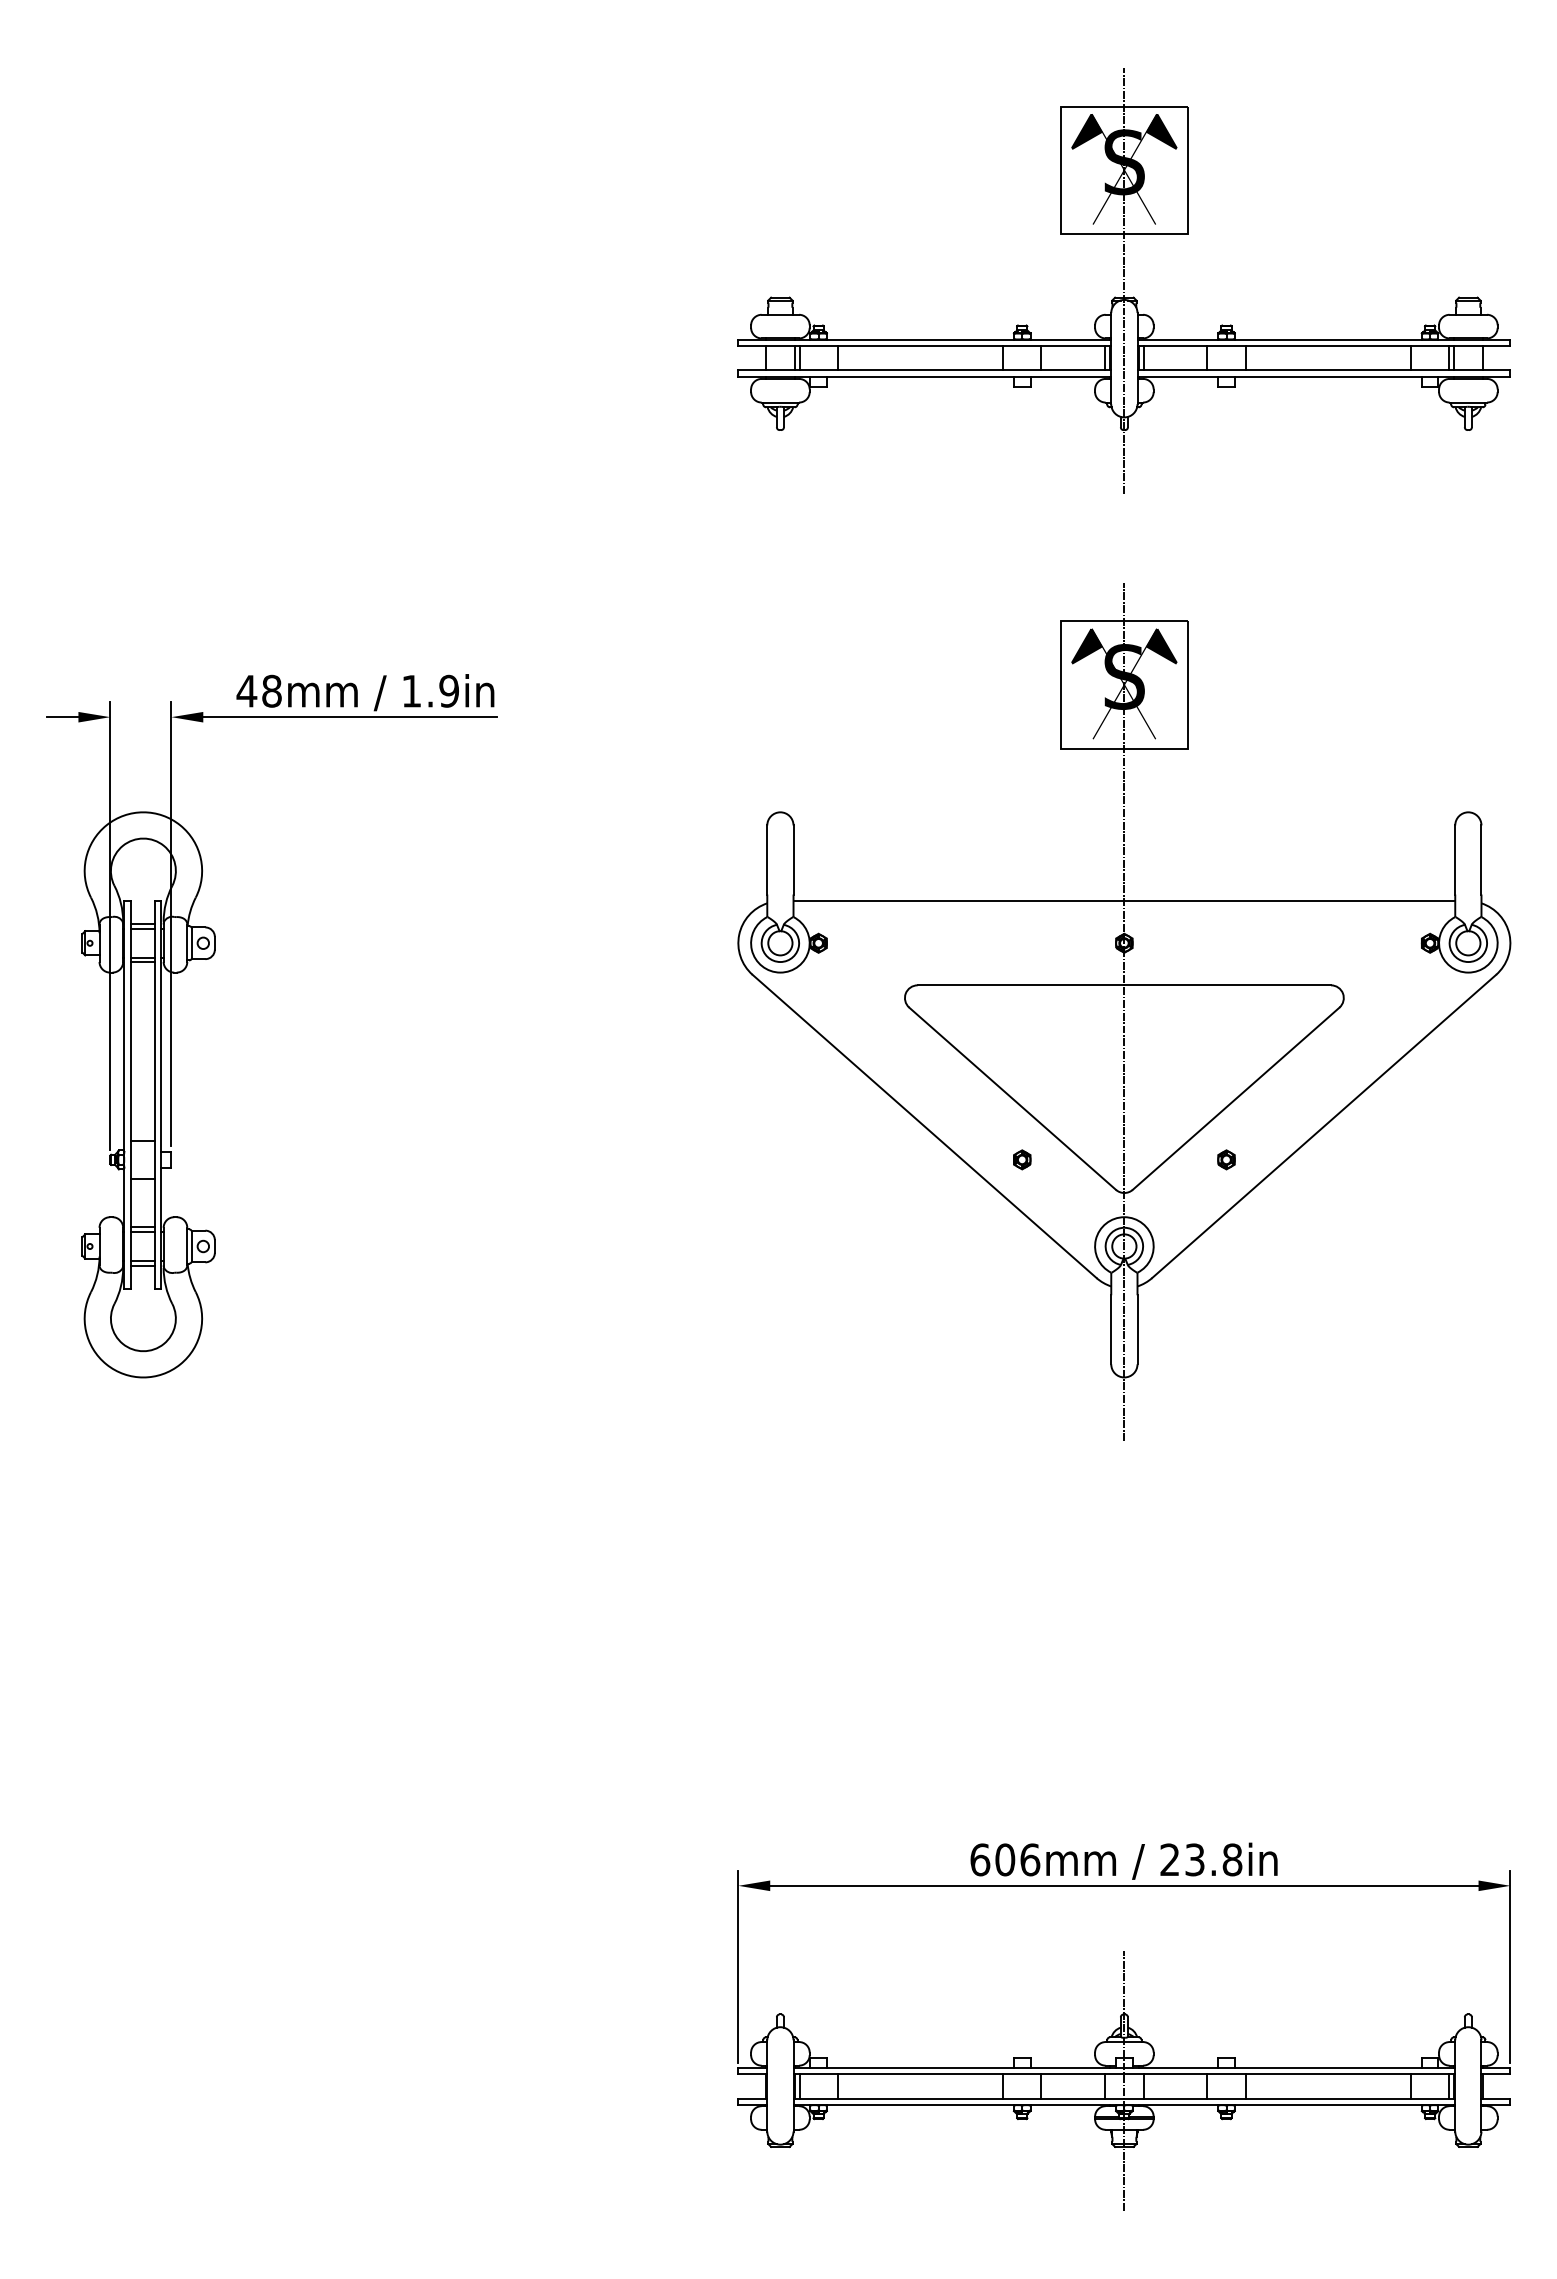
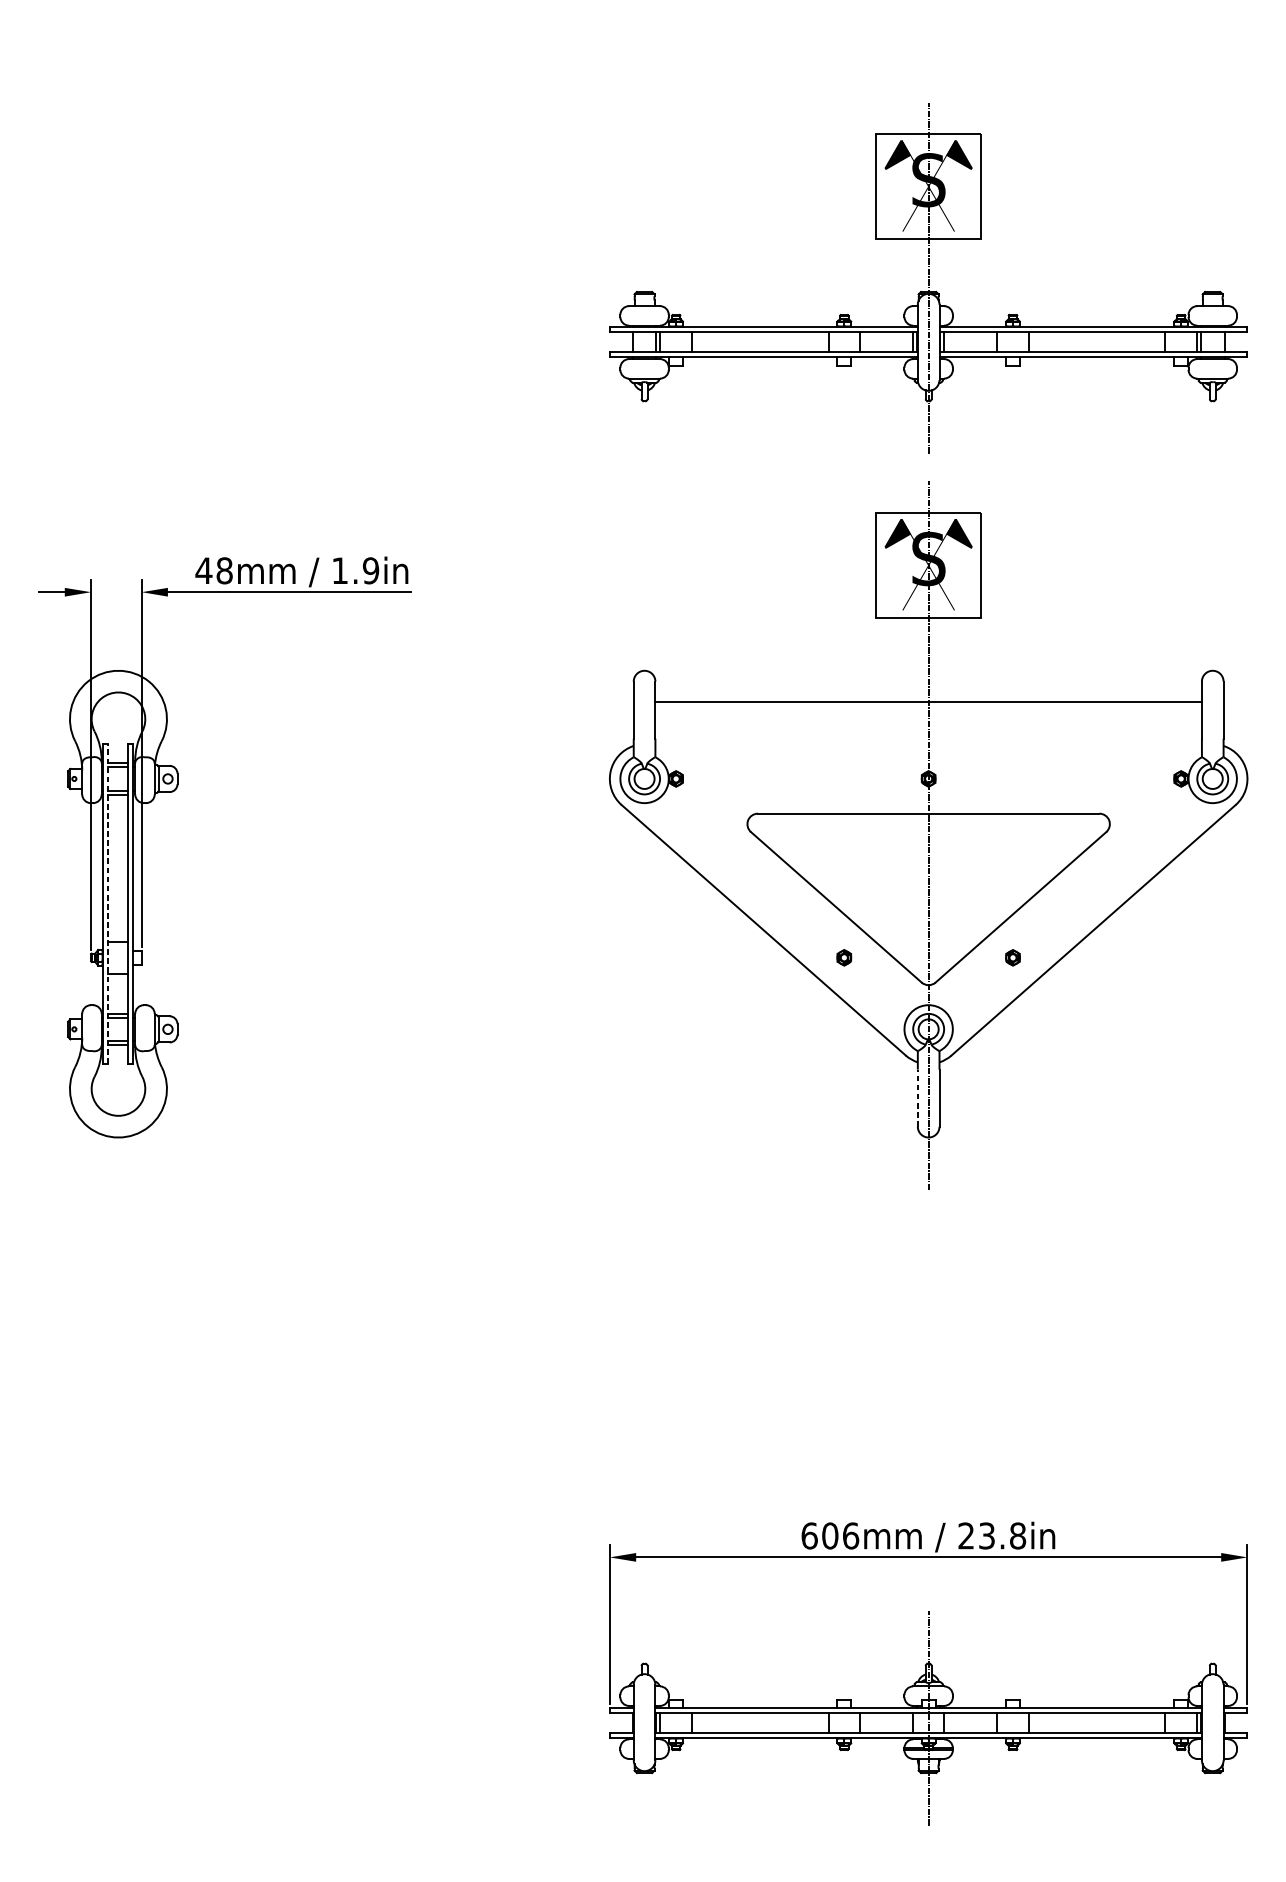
part: (1123, 280) -> (927, 277), moved
line: (1124, 901) -> (928, 702), moved
line: (130, 1094) -> (107, 903), solid -> dashed
line: (1111, 1329) -> (918, 1097), solid -> dashed

